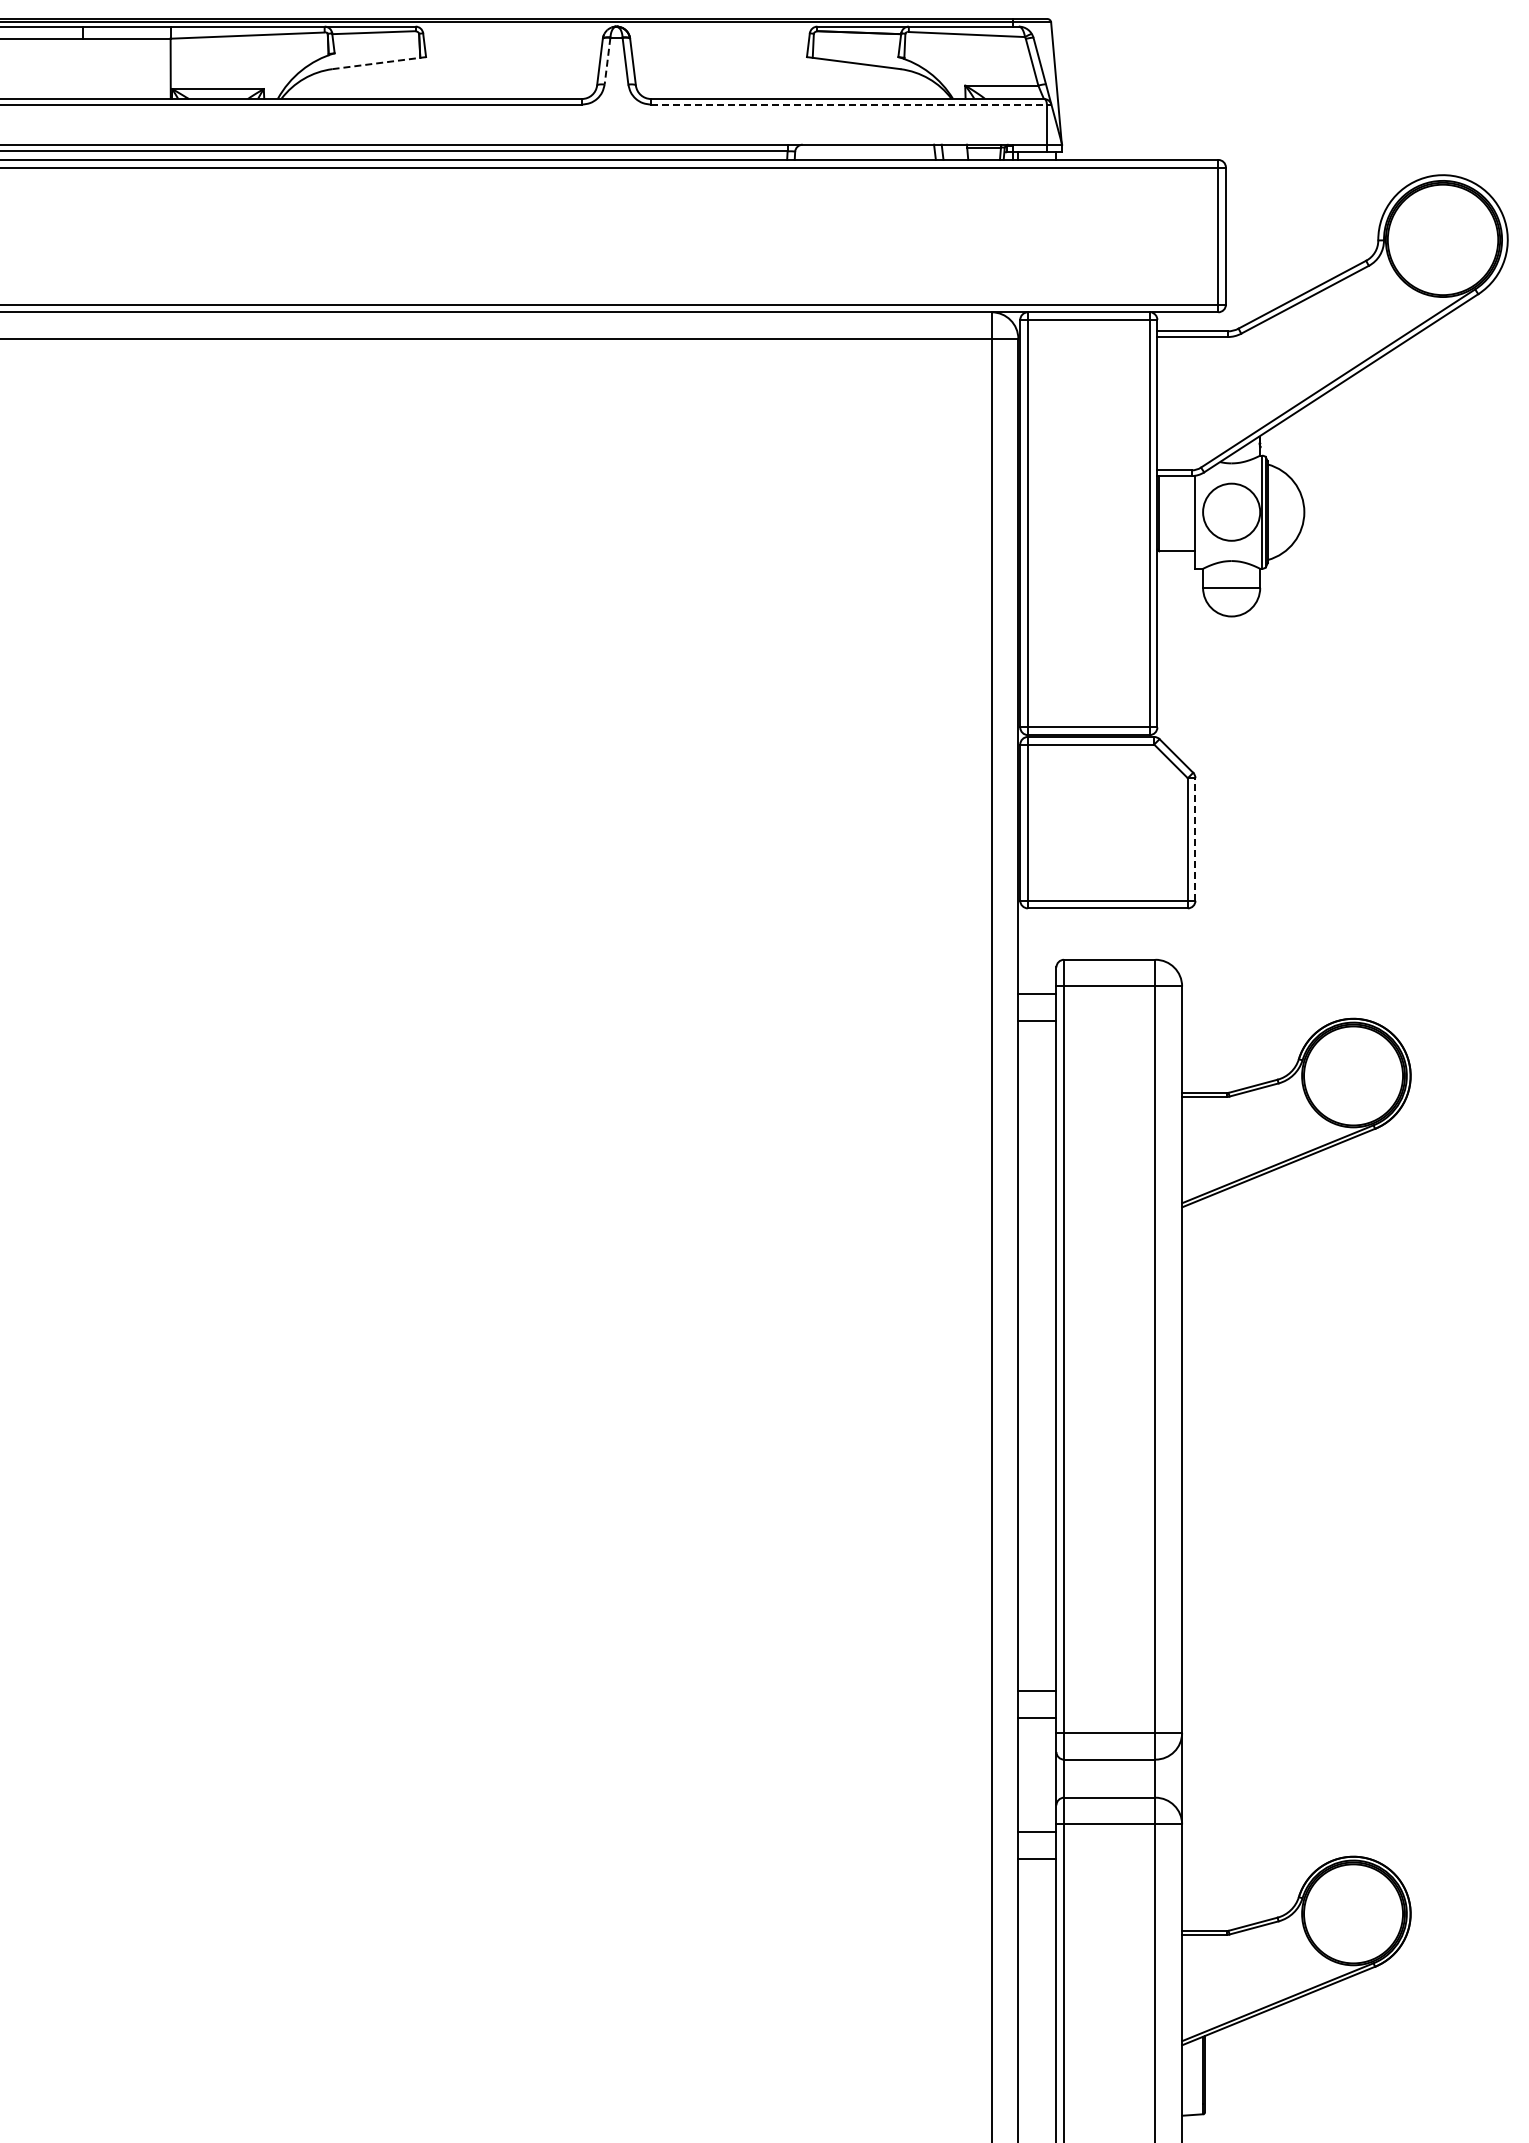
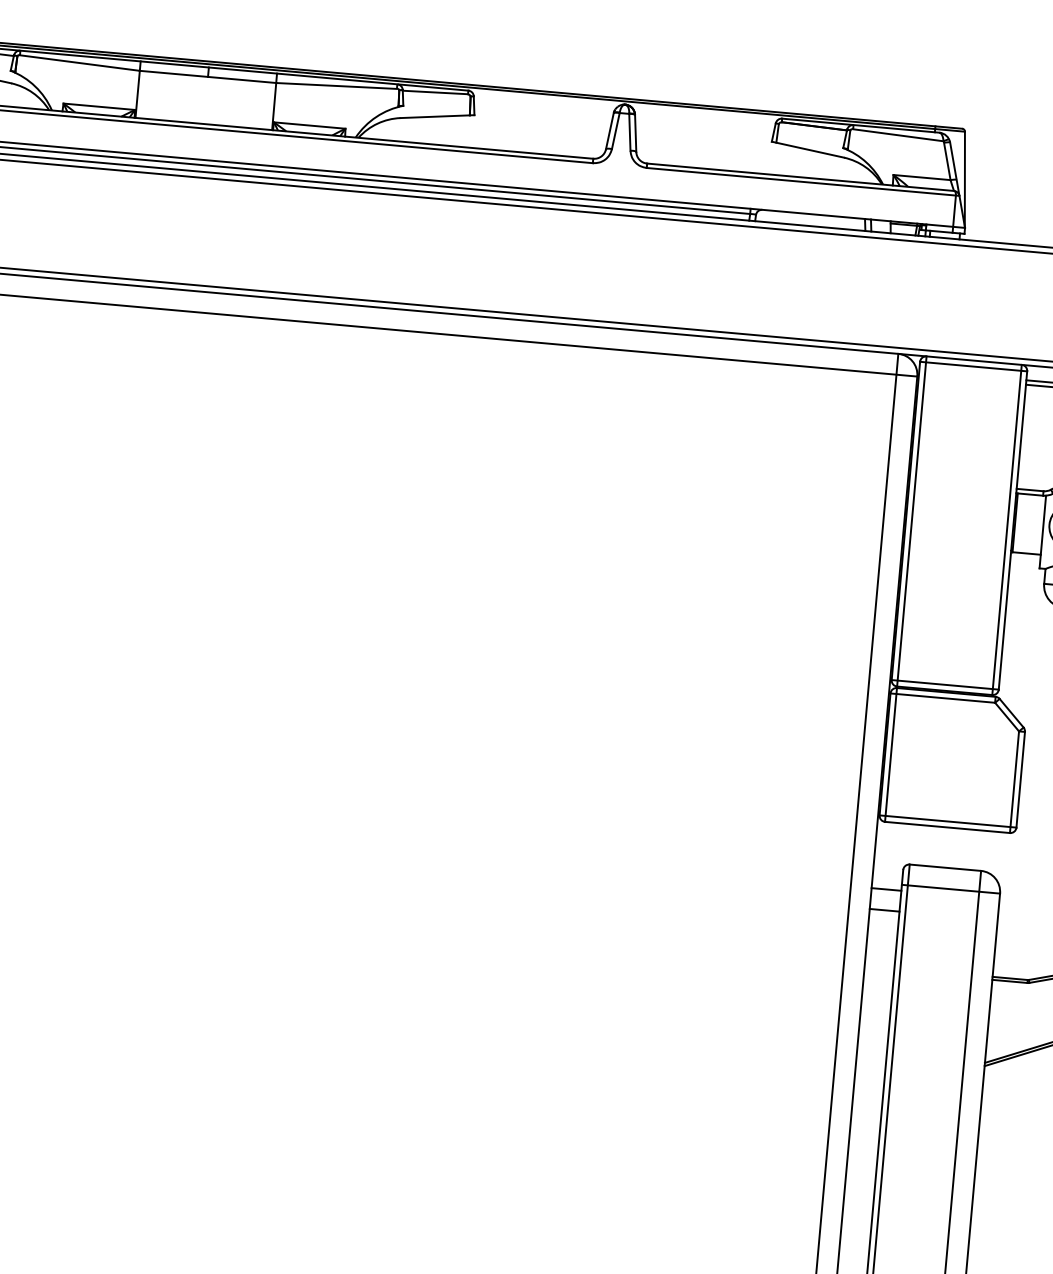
line: (607, 61) -> (615, 131), dashed -> solid
line: (379, 63) -> (437, 116), dashed -> solid
line: (851, 104) -> (803, 181), dashed -> solid
line: (1195, 838) -> (1020, 779), dashed -> solid

